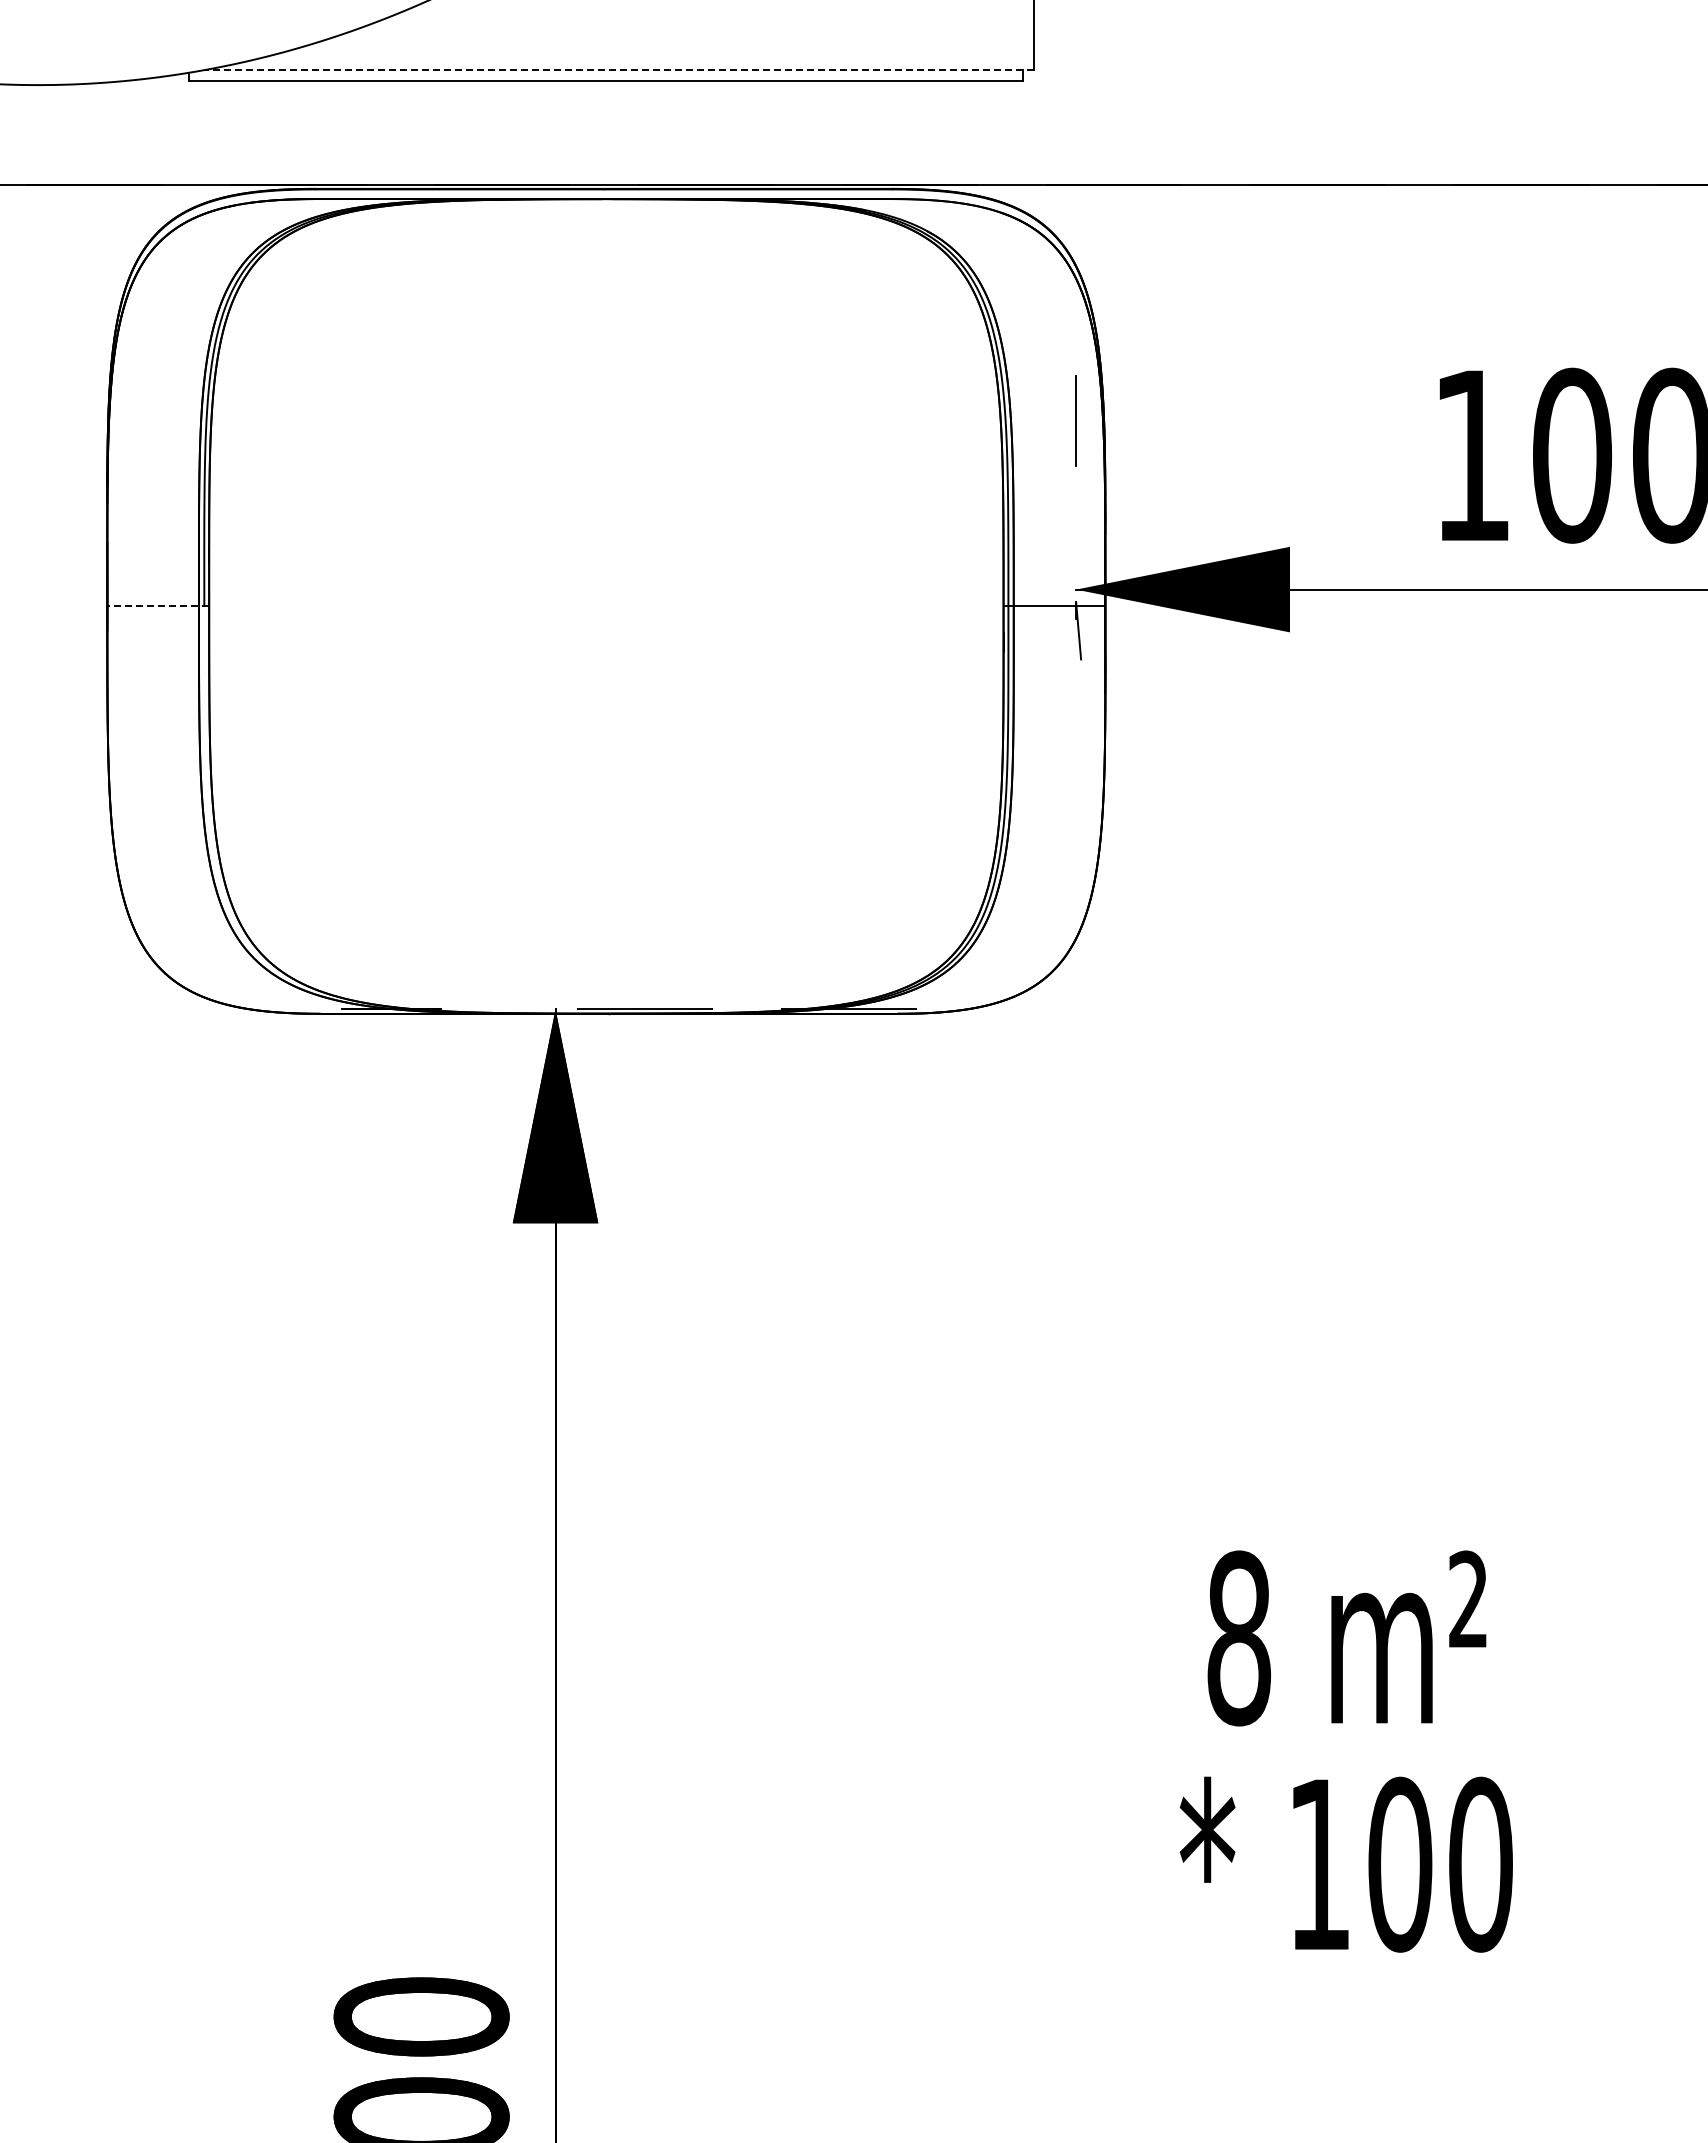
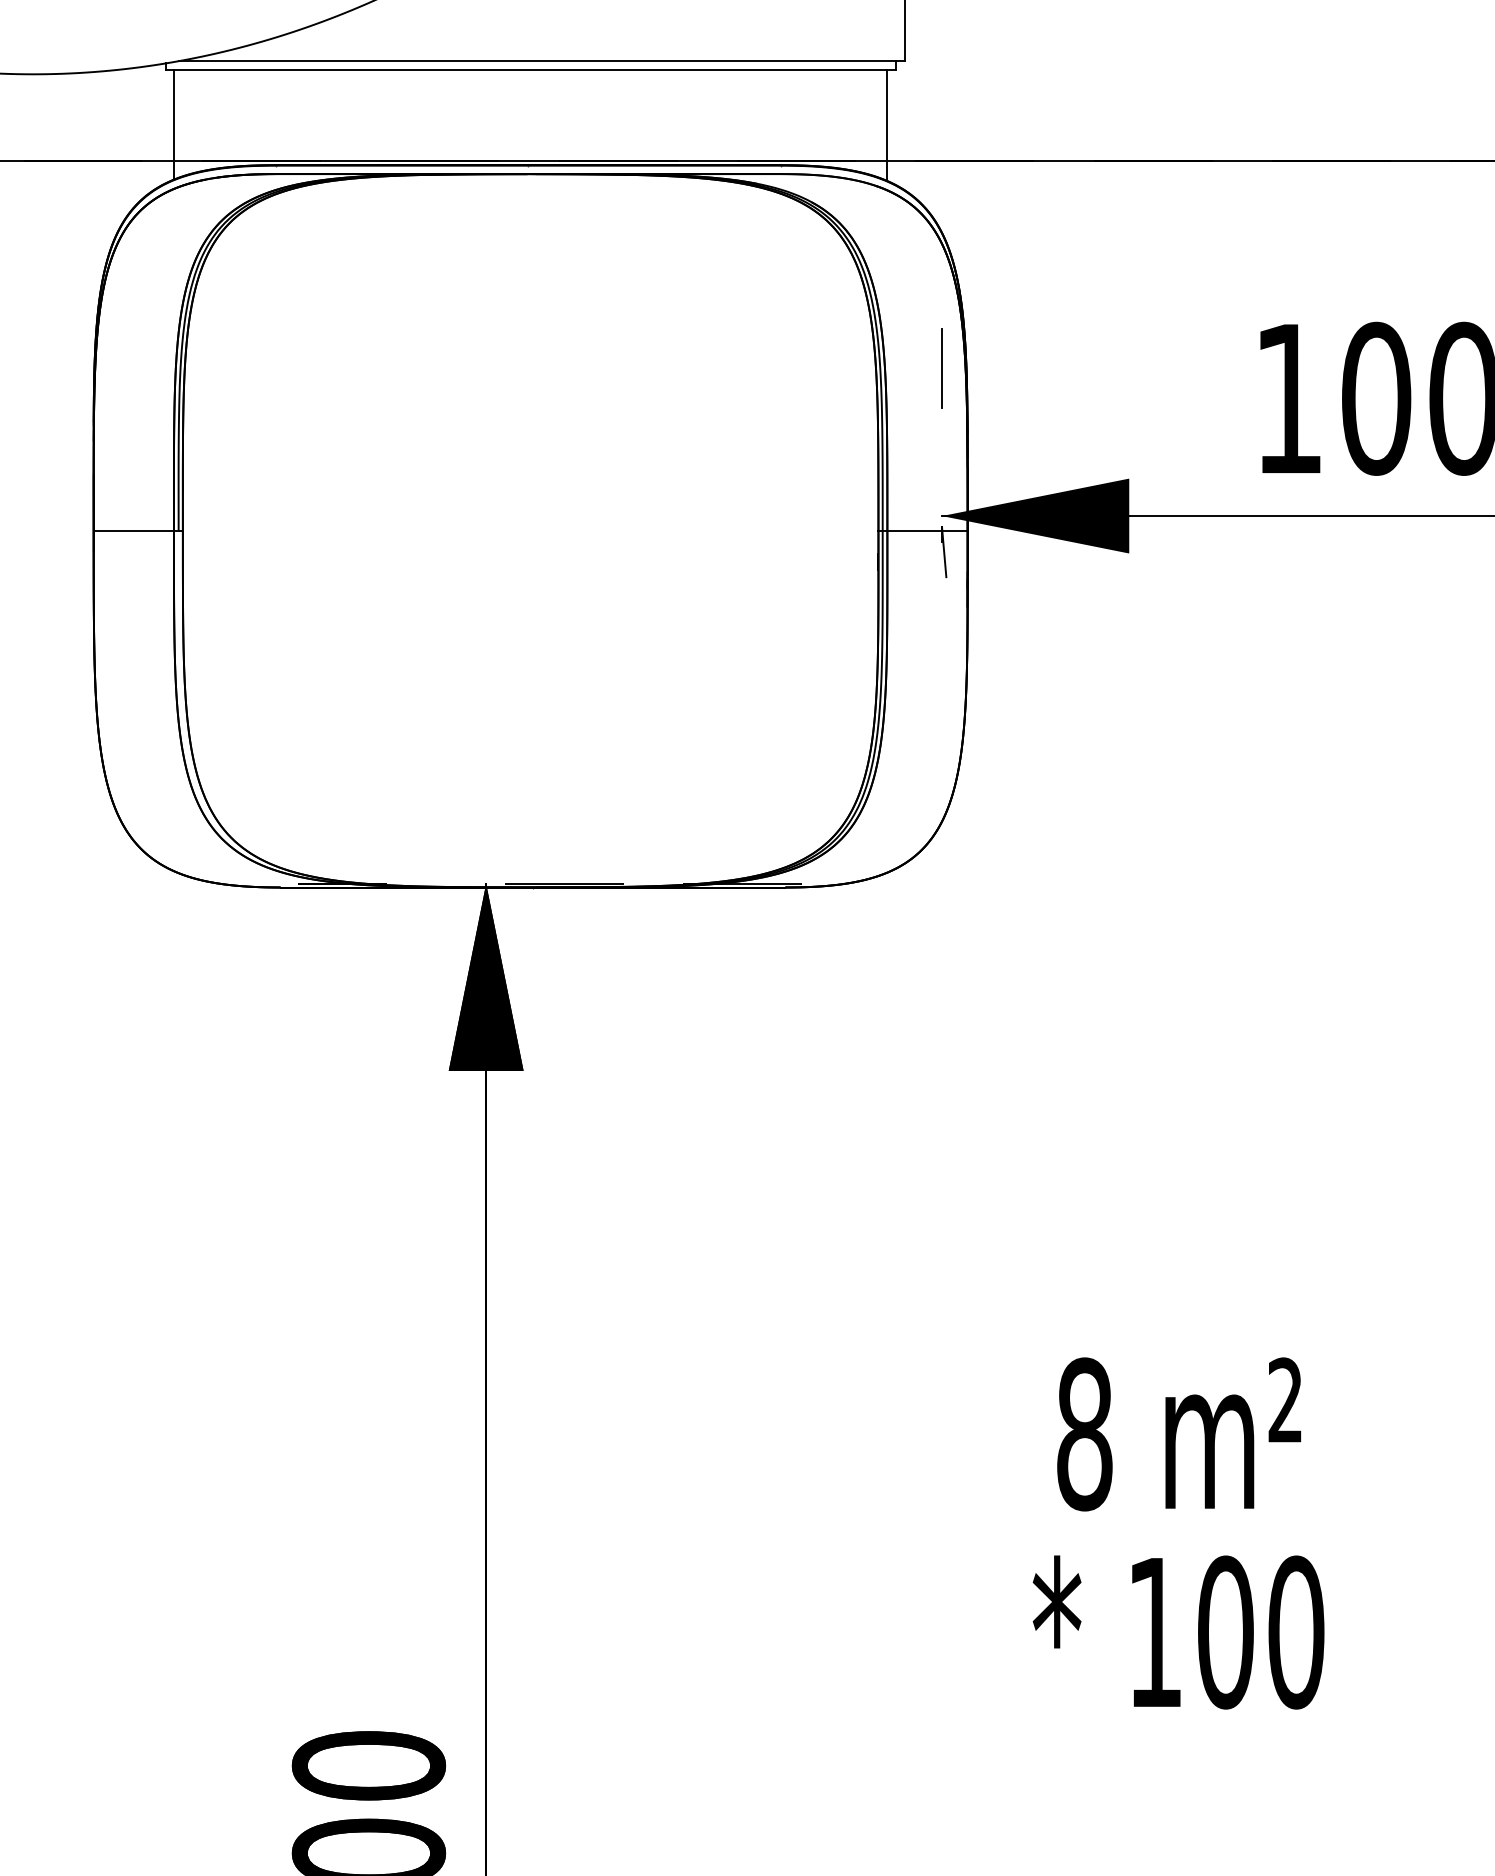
line: (619, 70) -> (542, 61), dashed -> solid
line: (198, 142) -> (173, 124), added
line: (1013, 143) -> (887, 125), added
line: (158, 606) -> (138, 530), dashed -> solid

